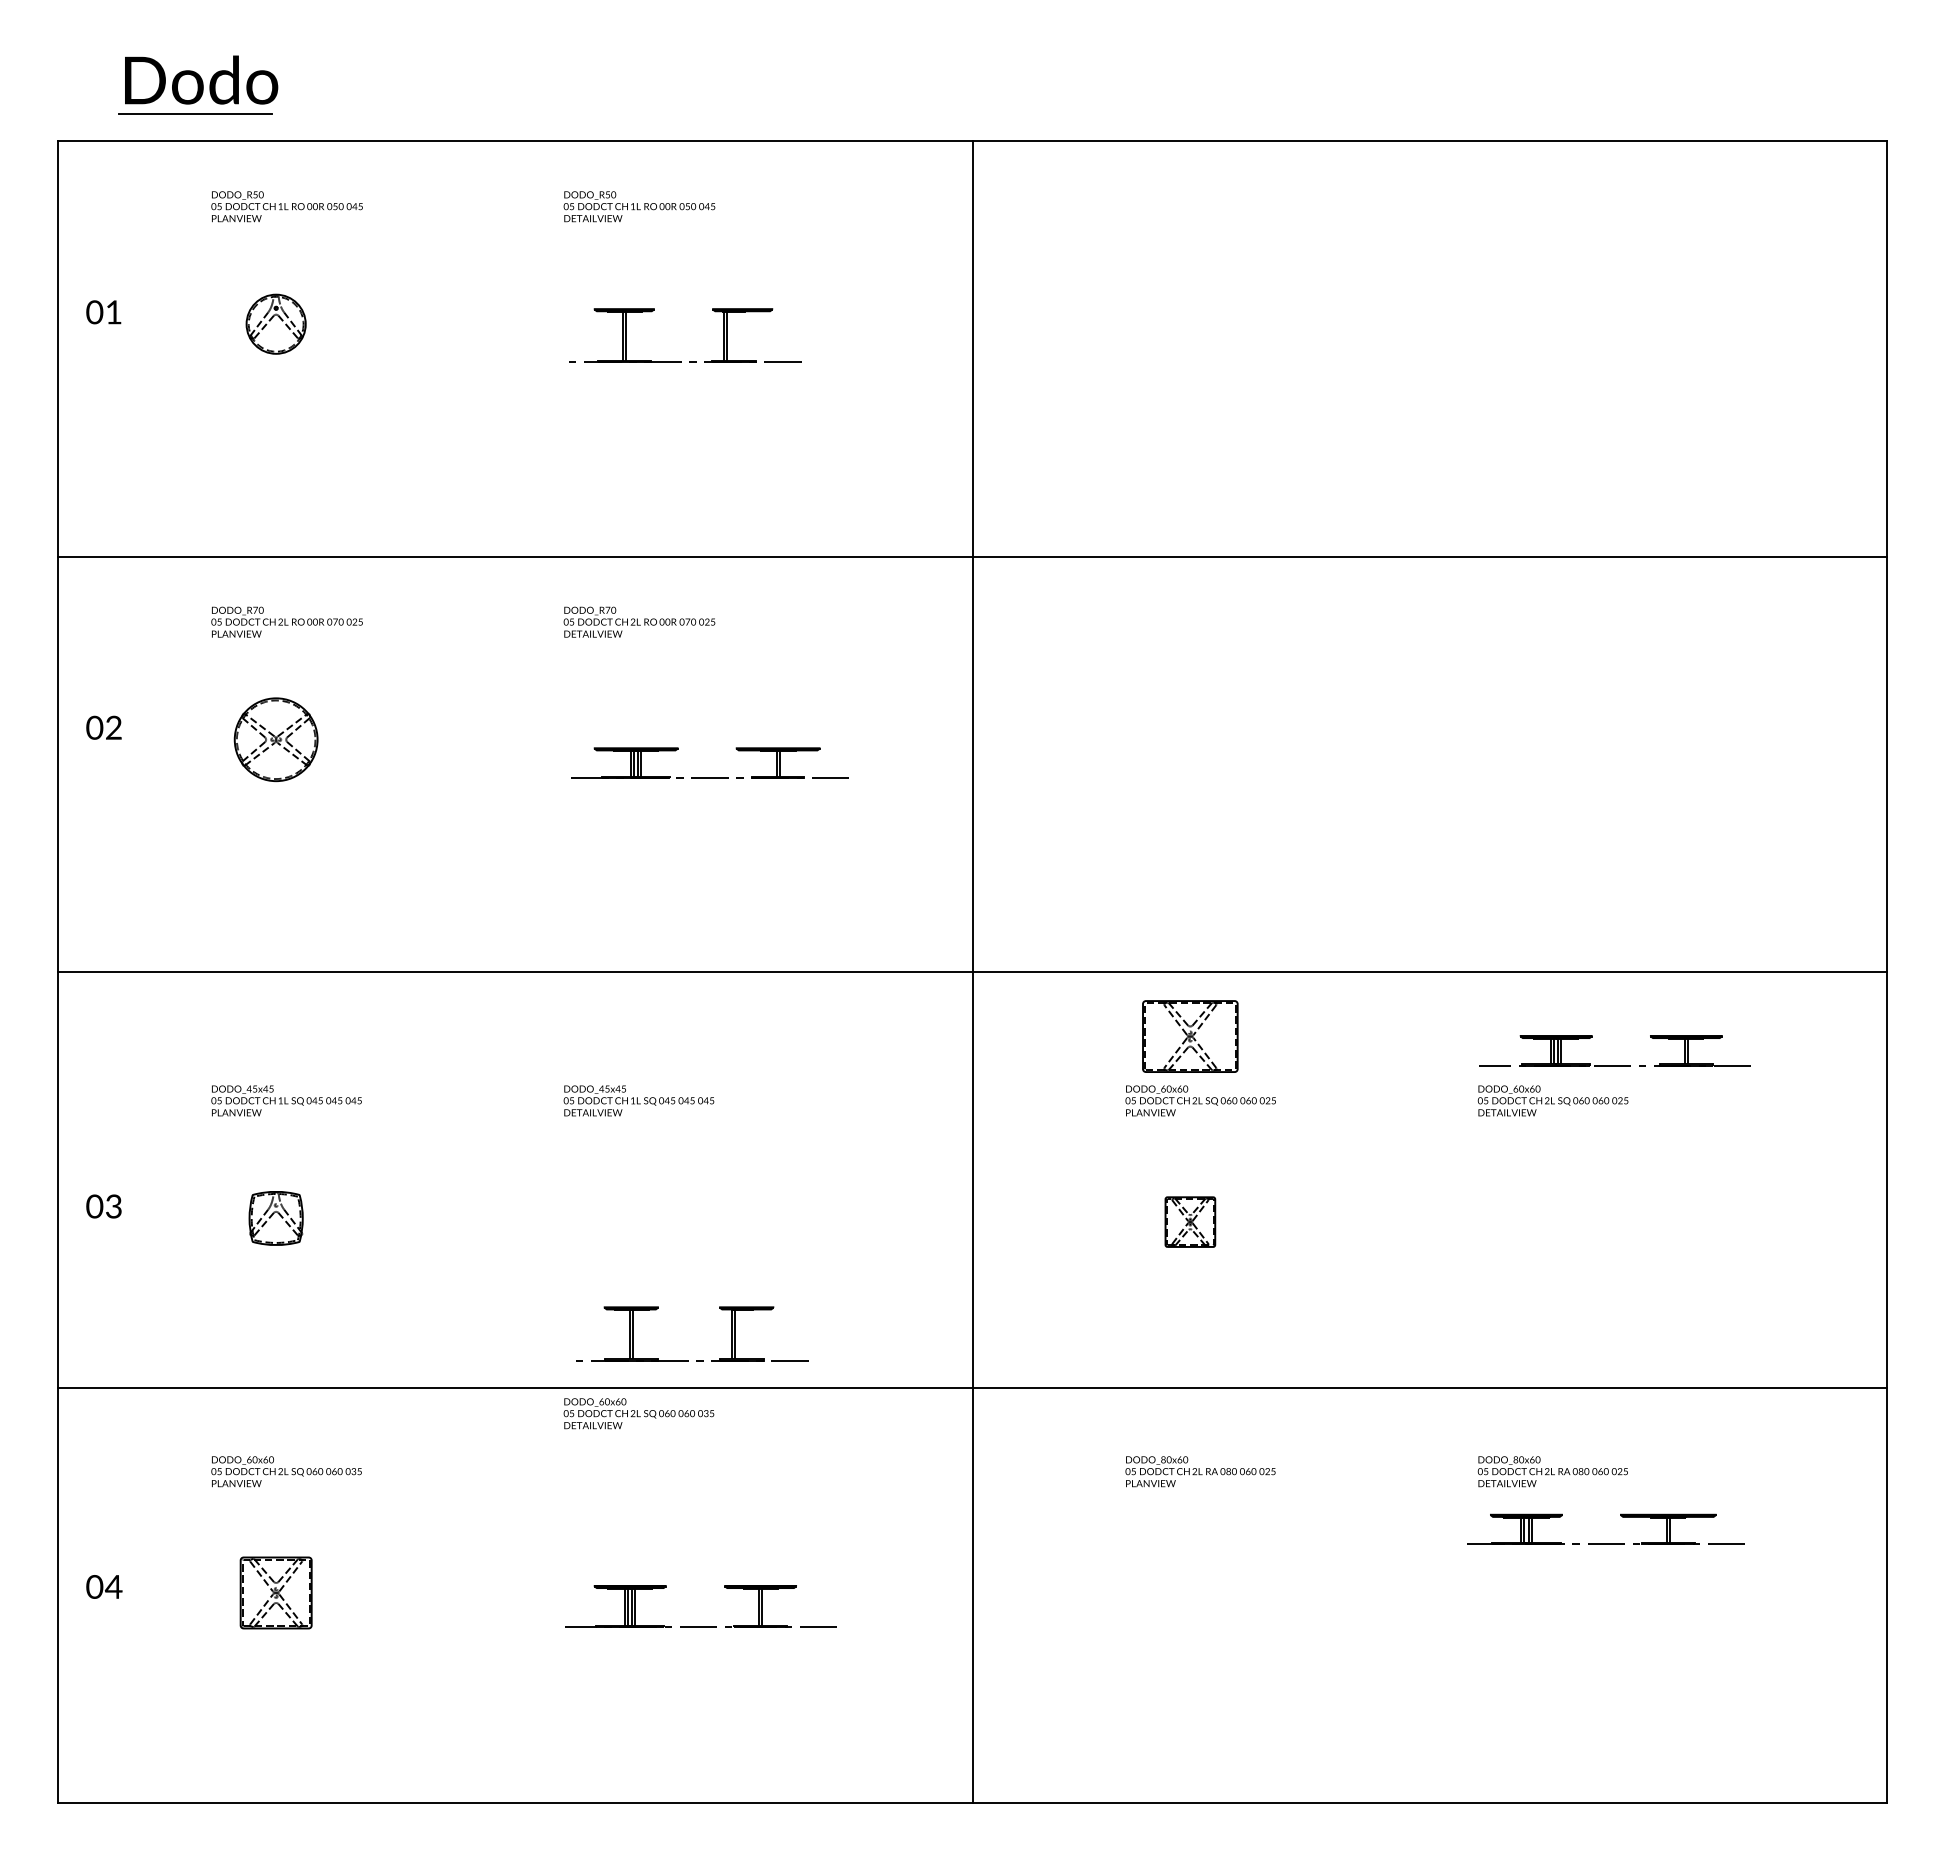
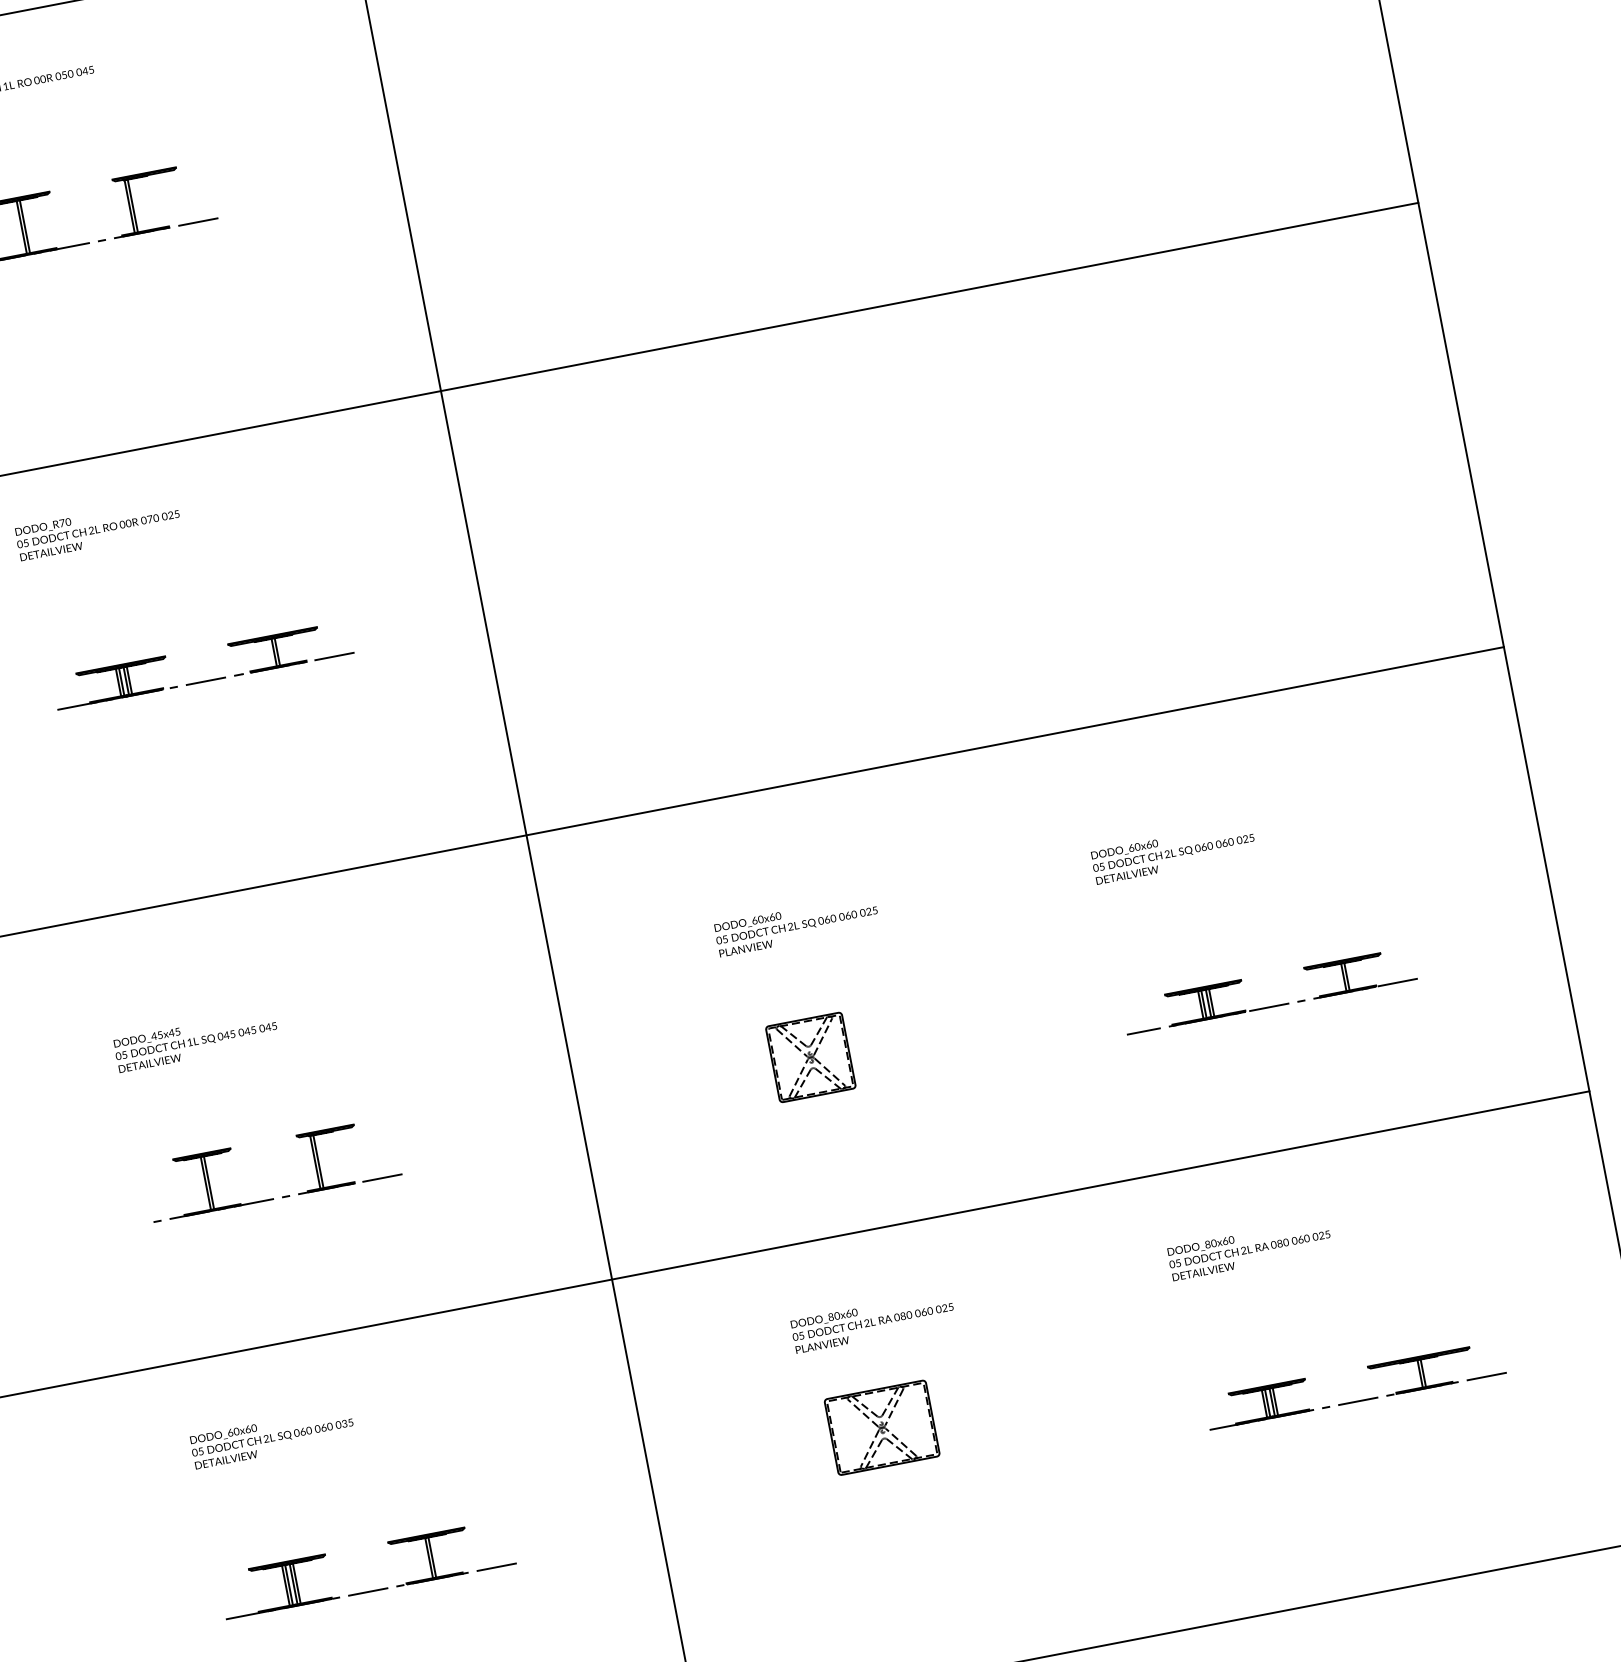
part: (1190, 1036) -> (882, 1427), moved
part: (1614, 1065) -> (1271, 1006), moved
part: (1190, 1221) -> (810, 1056), size x1.43
part: (688, 1360) -> (273, 1198), moved
text: (638, 1413) -> (272, 1437), moved
part: (1605, 1543) -> (1357, 1400), moved

